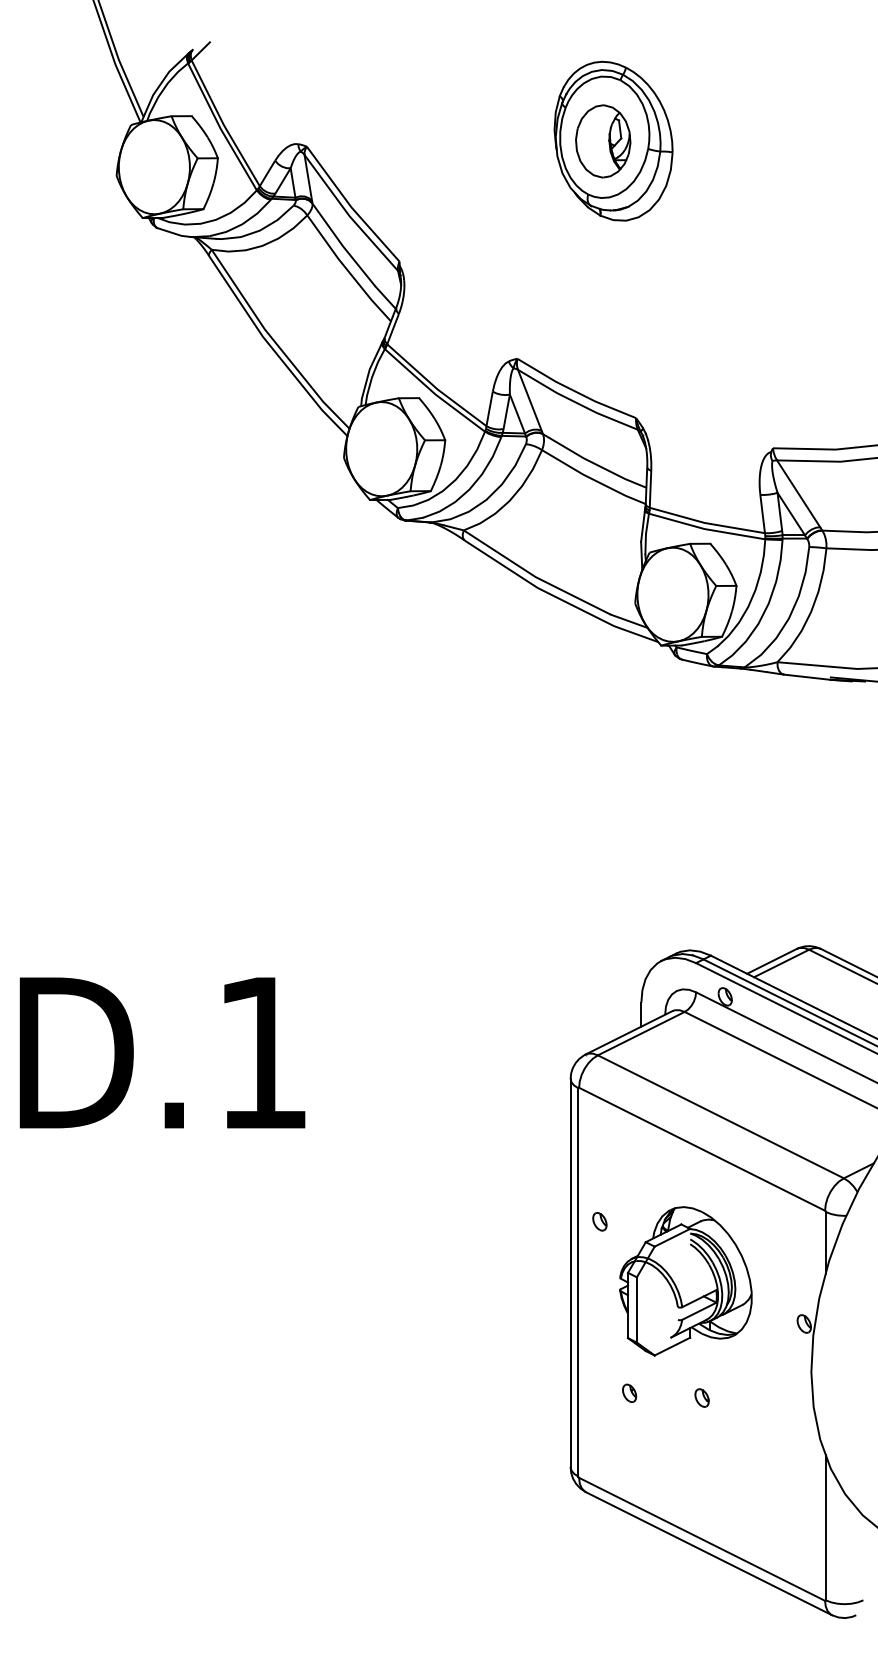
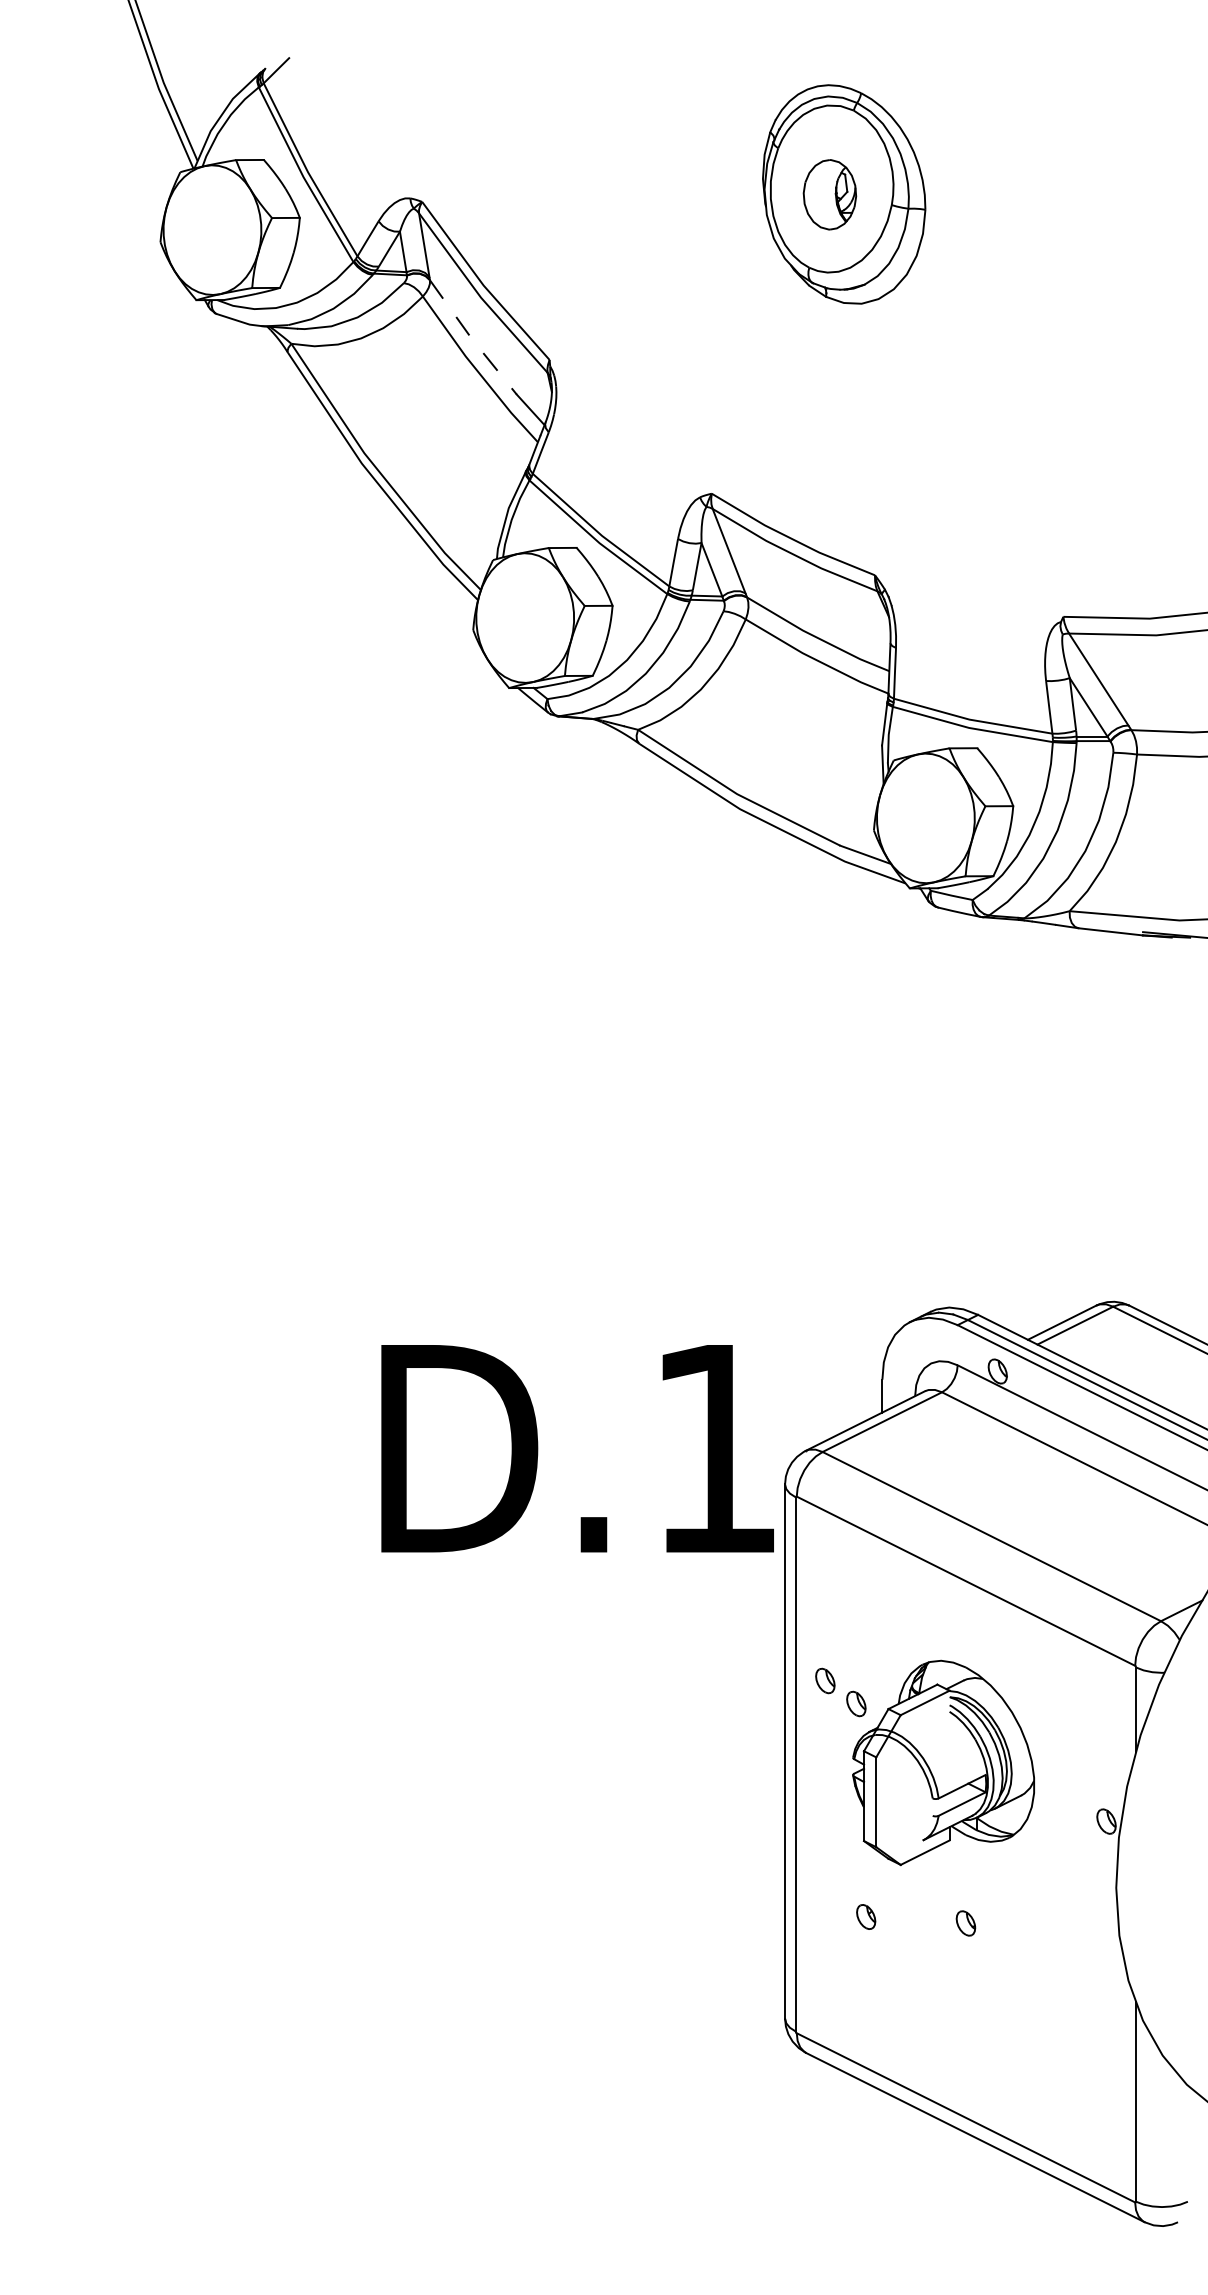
part: (602, 141) -> (829, 194), size x0.7
line: (343, 246) -> (472, 339), solid -> dashed
text: (162, 1052) -> (577, 1448), moved
part: (622, 1238) -> (856, 1703), added

